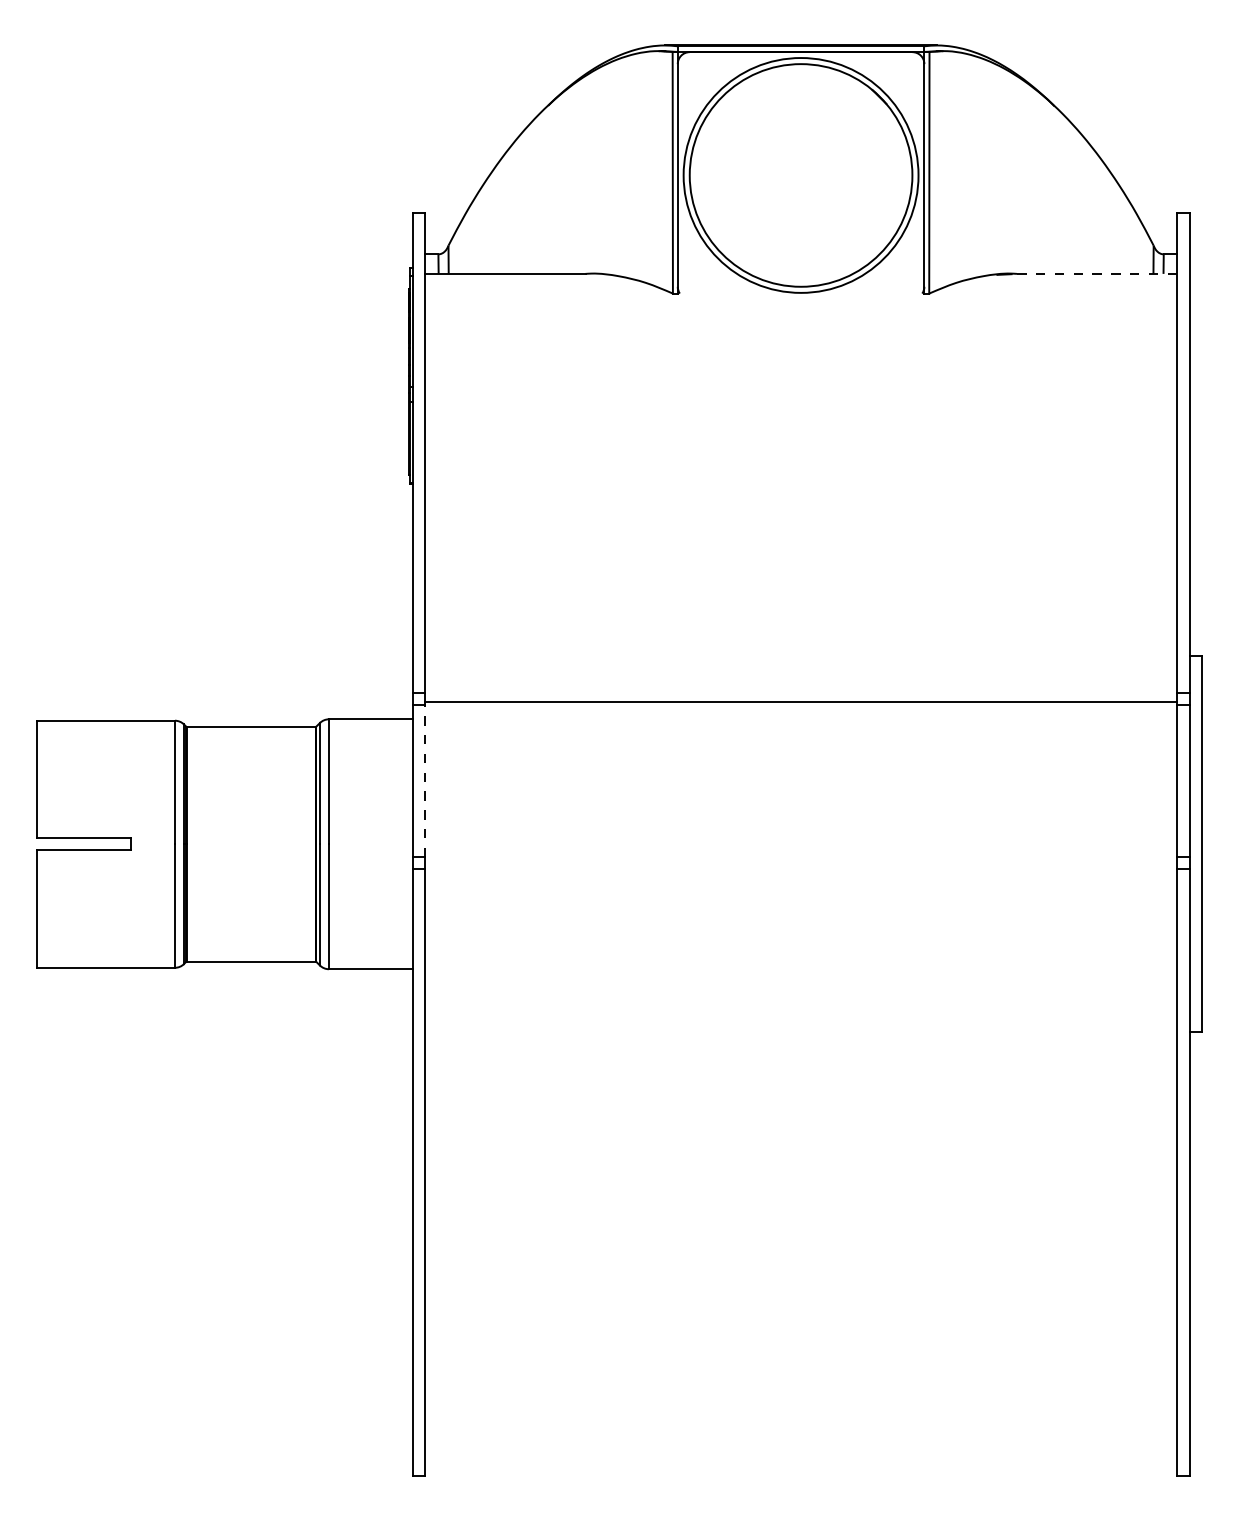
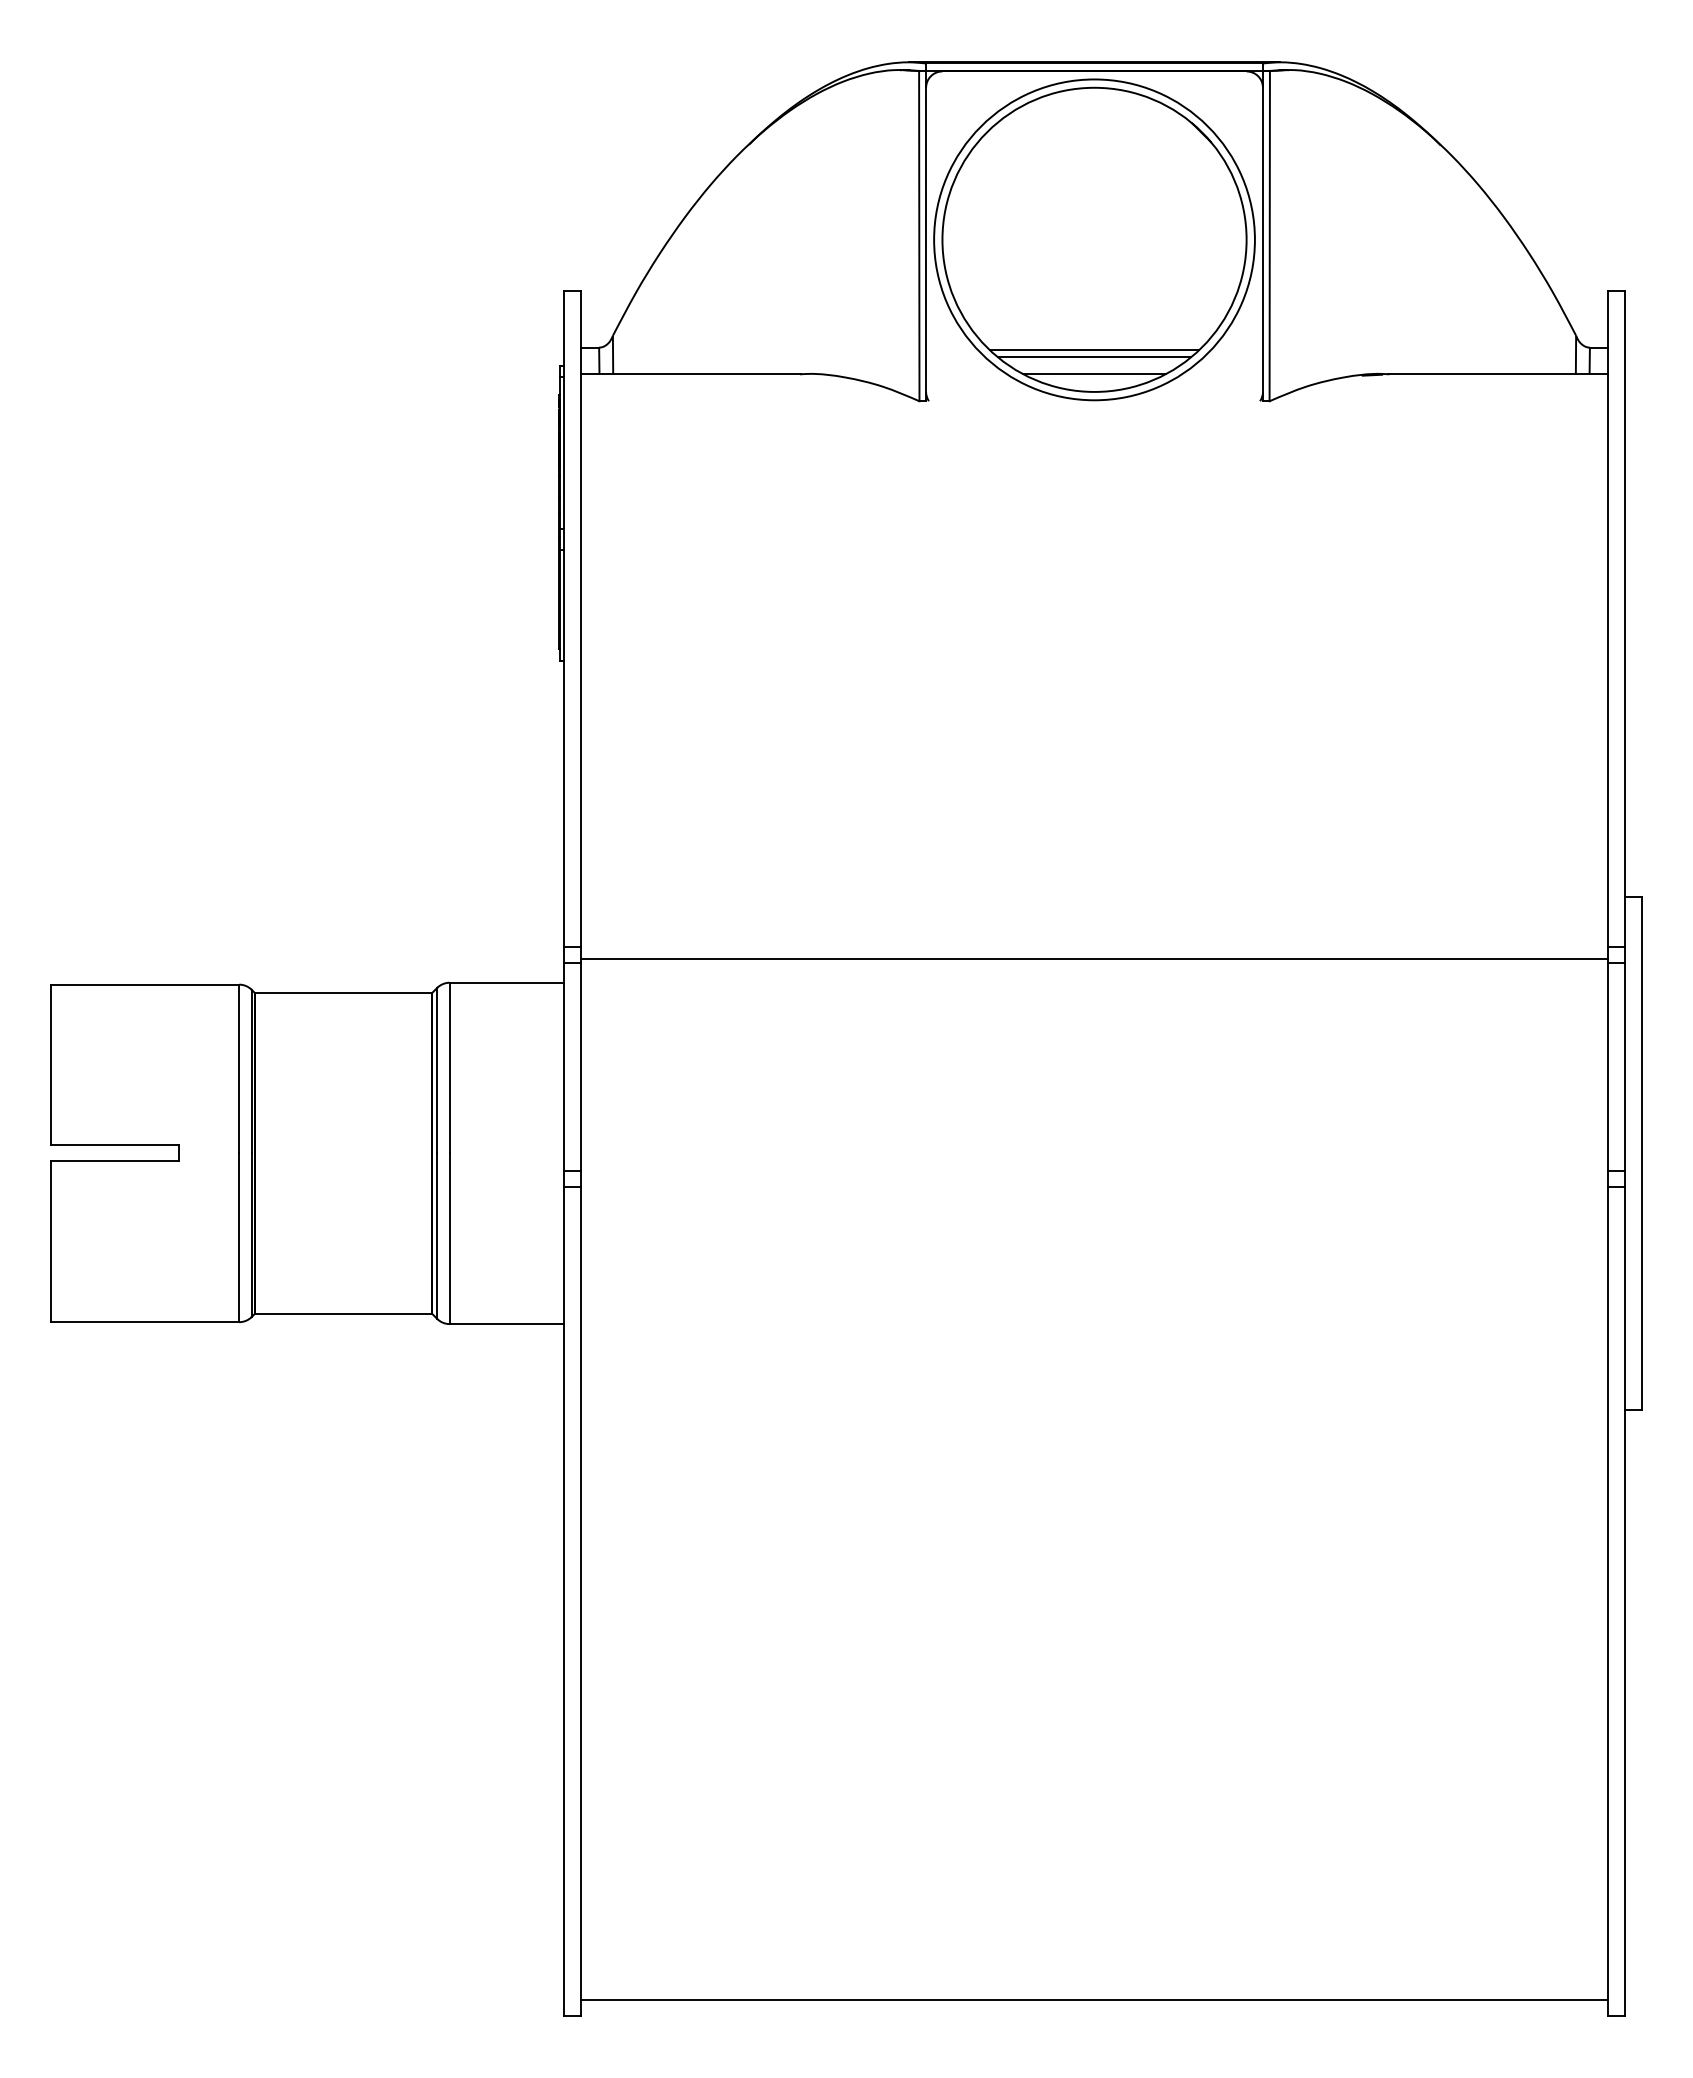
line: (801, 256) -> (1094, 350), added
line: (801, 261) -> (1094, 357), added
line: (801, 274) -> (1094, 374), added
line: (1096, 274) -> (1498, 374), dashed -> solid
line: (425, 780) -> (581, 1066), dashed -> solid
line: (801, 1463) -> (1094, 1999), added

